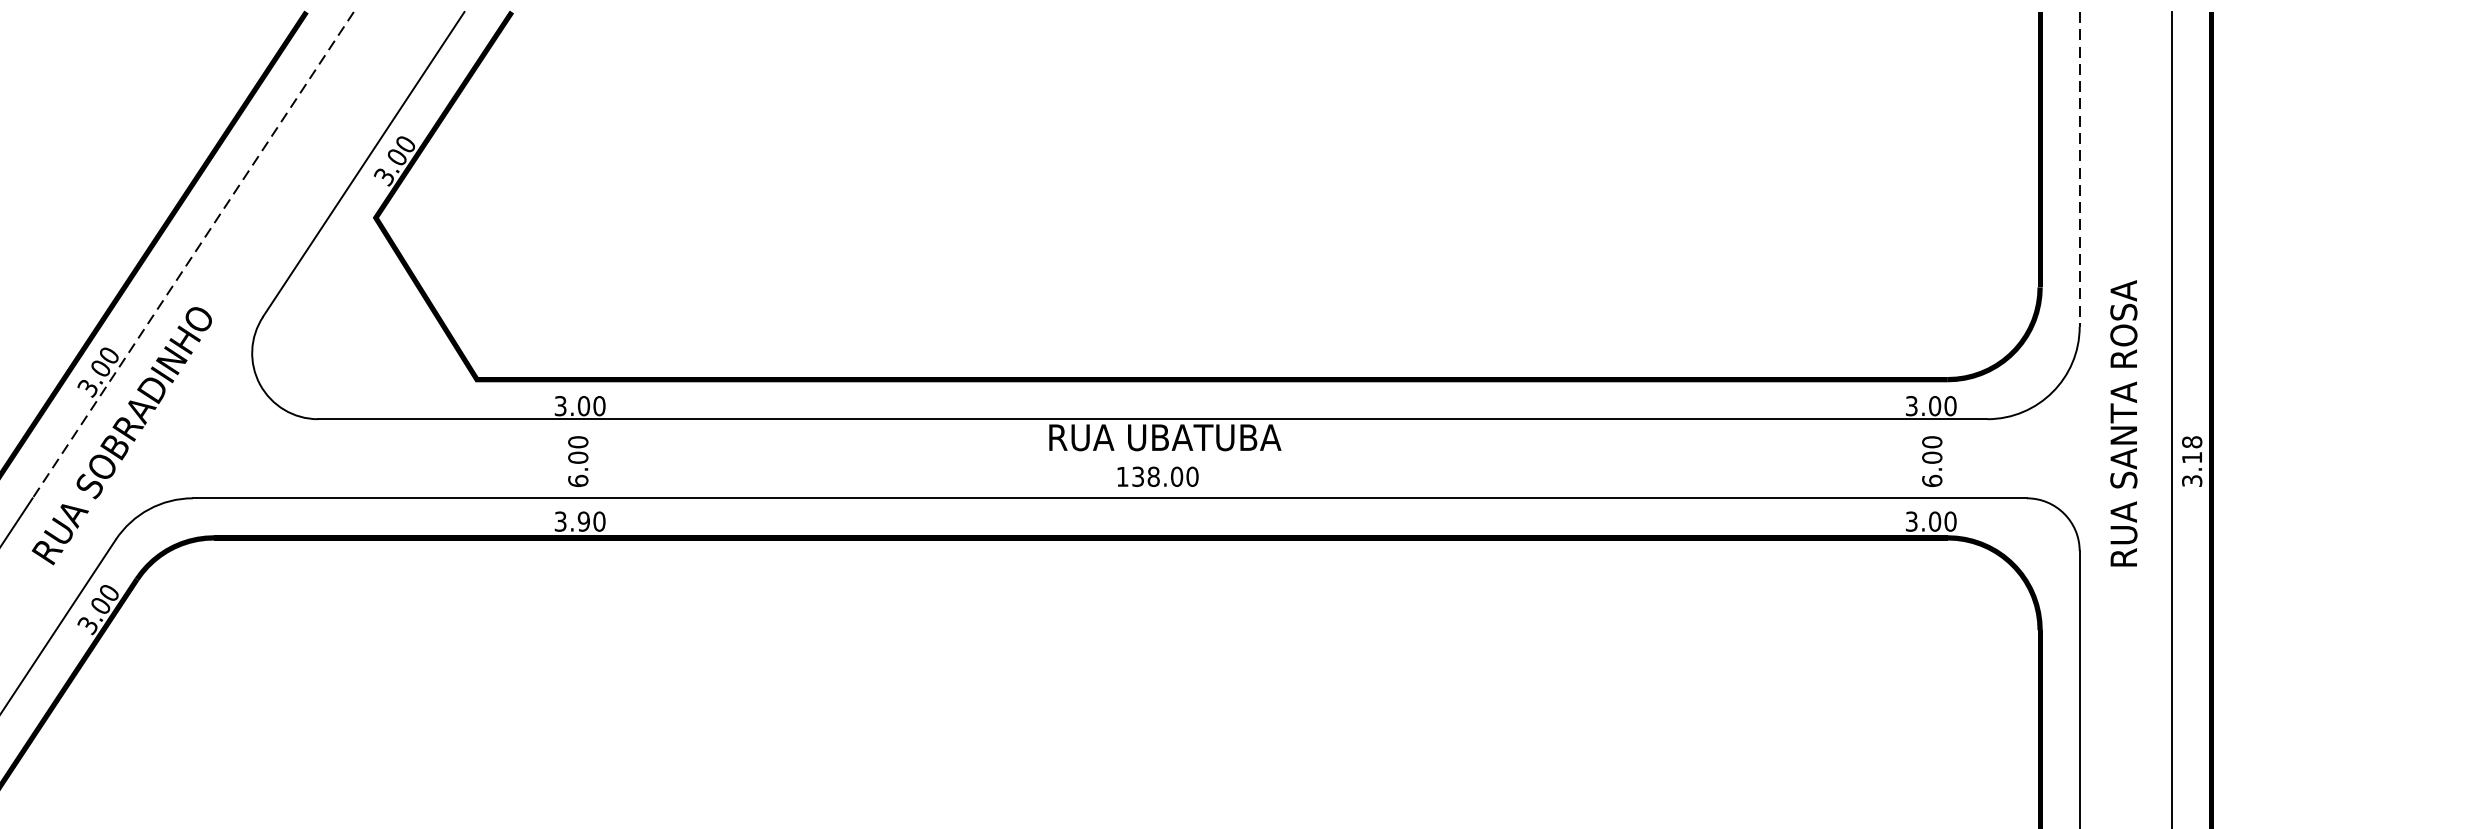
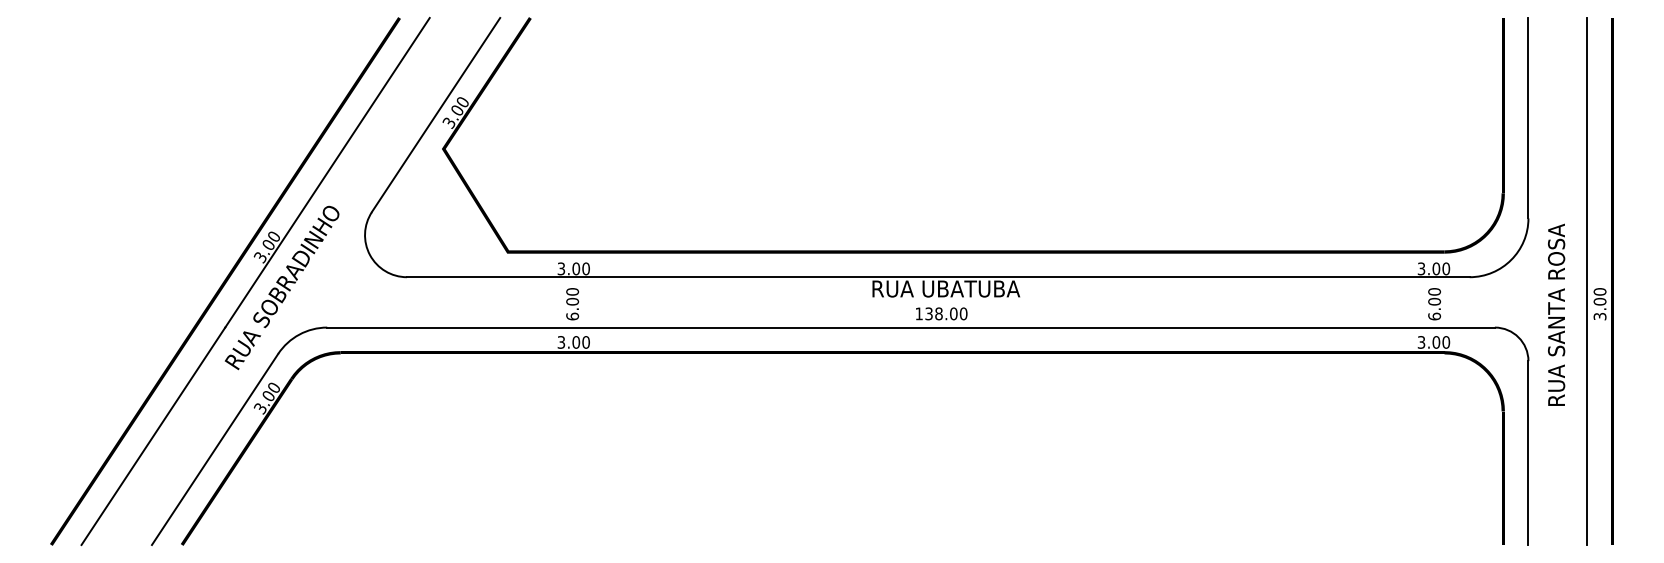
line: (2079, 169) -> (1528, 118), dashed -> solid
line: (193, 254) -> (327, 172), dashed -> solid
text: (2123, 422) -> (1556, 314), moved
text: (2191, 449) -> (1599, 296), 3.18 -> 3.00
text: (582, 521) -> (575, 342), 3.90 -> 3.00

